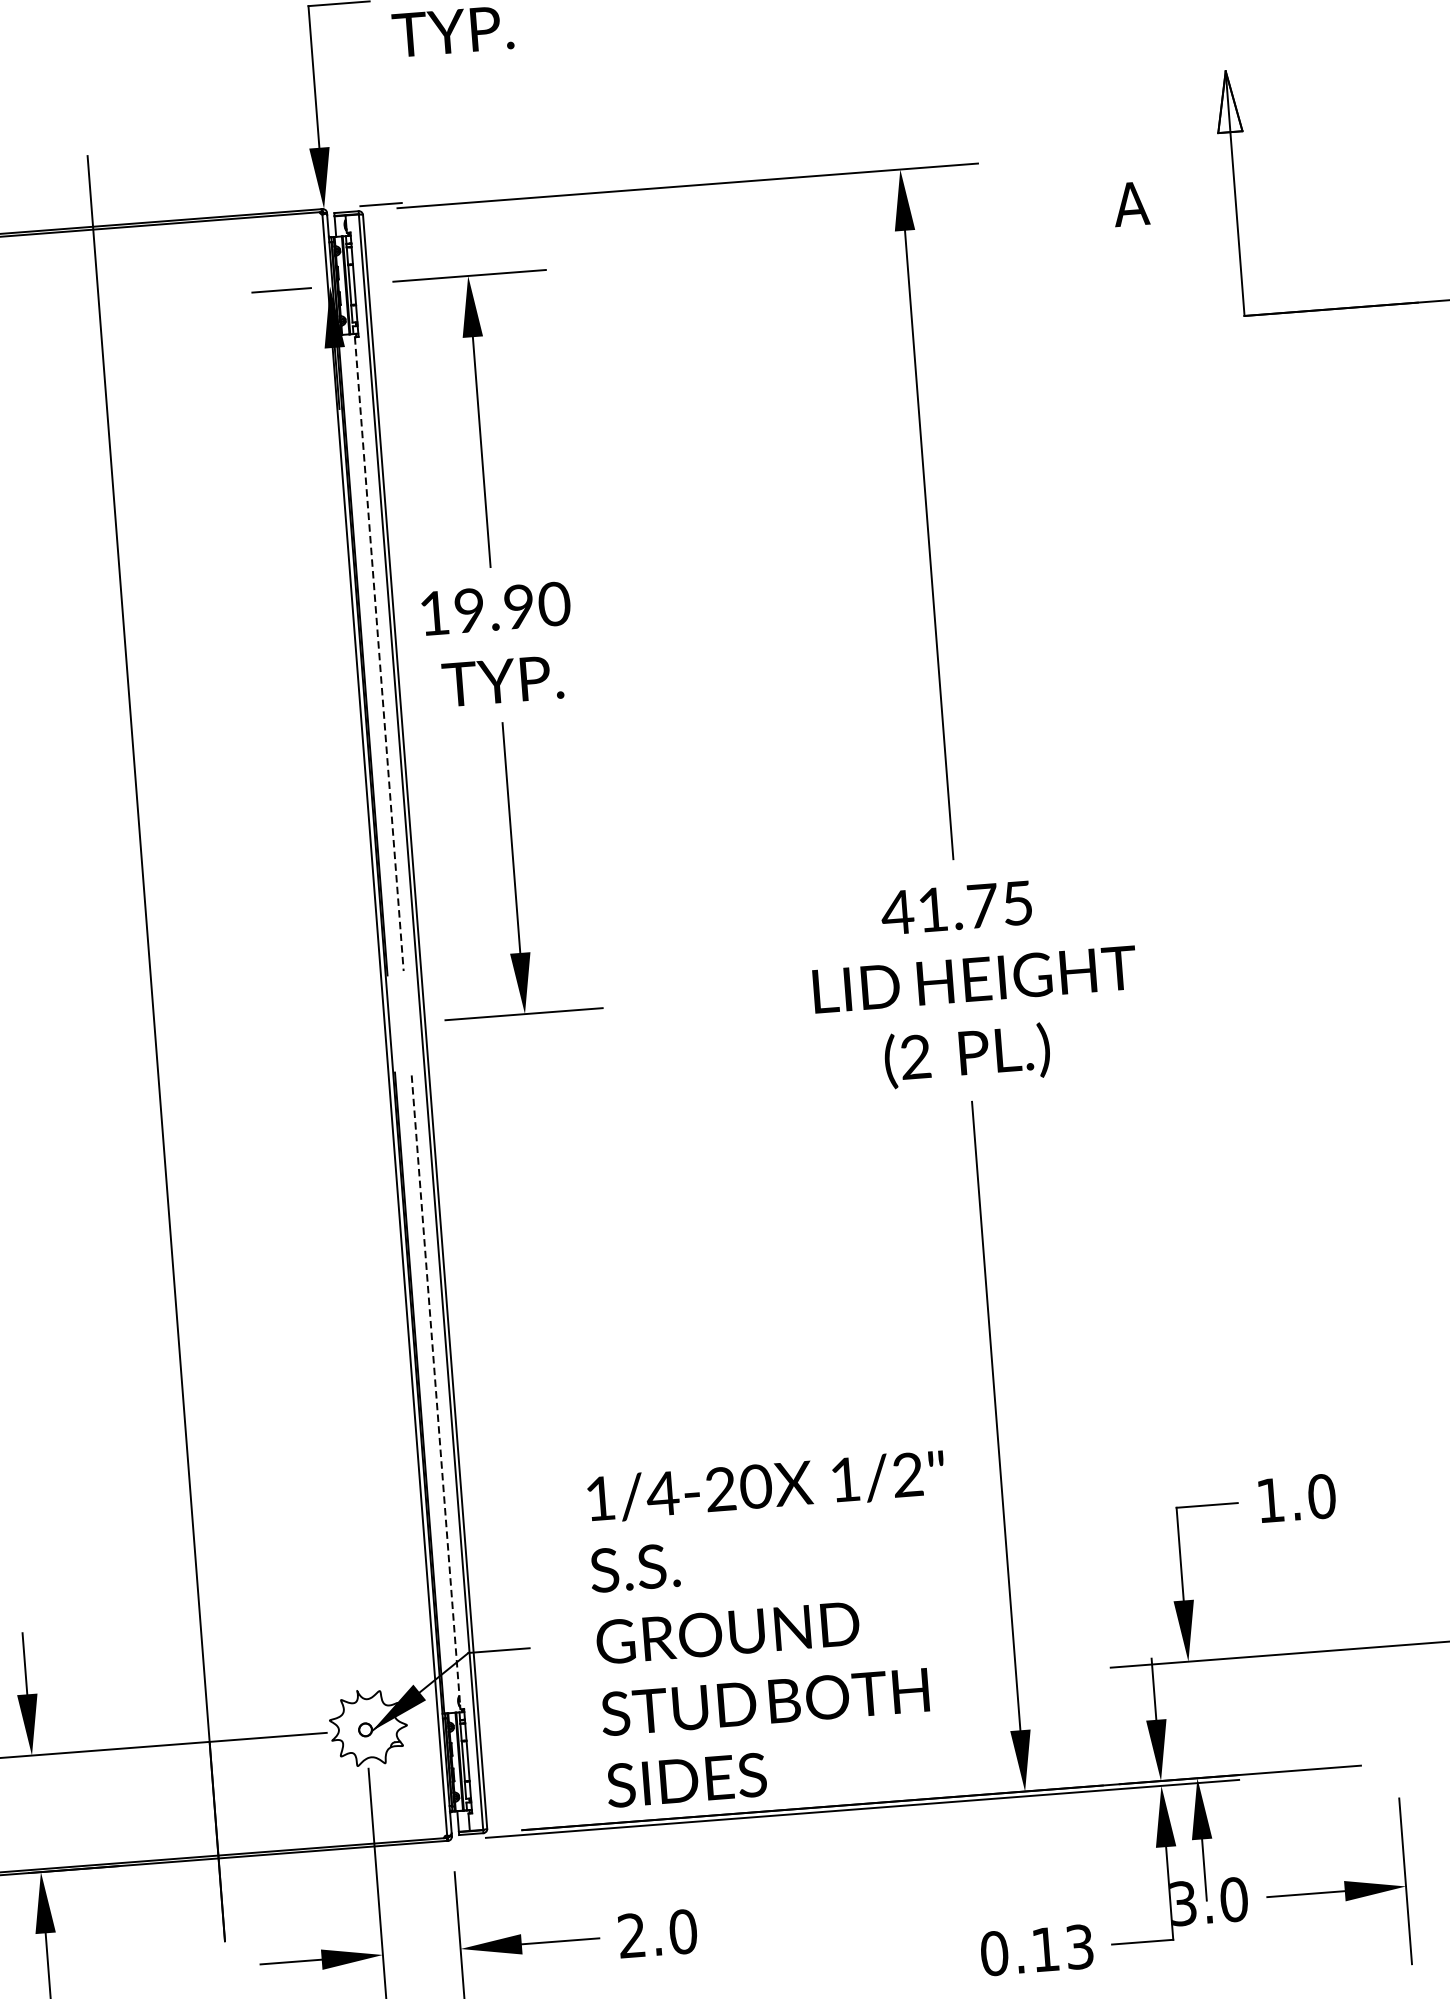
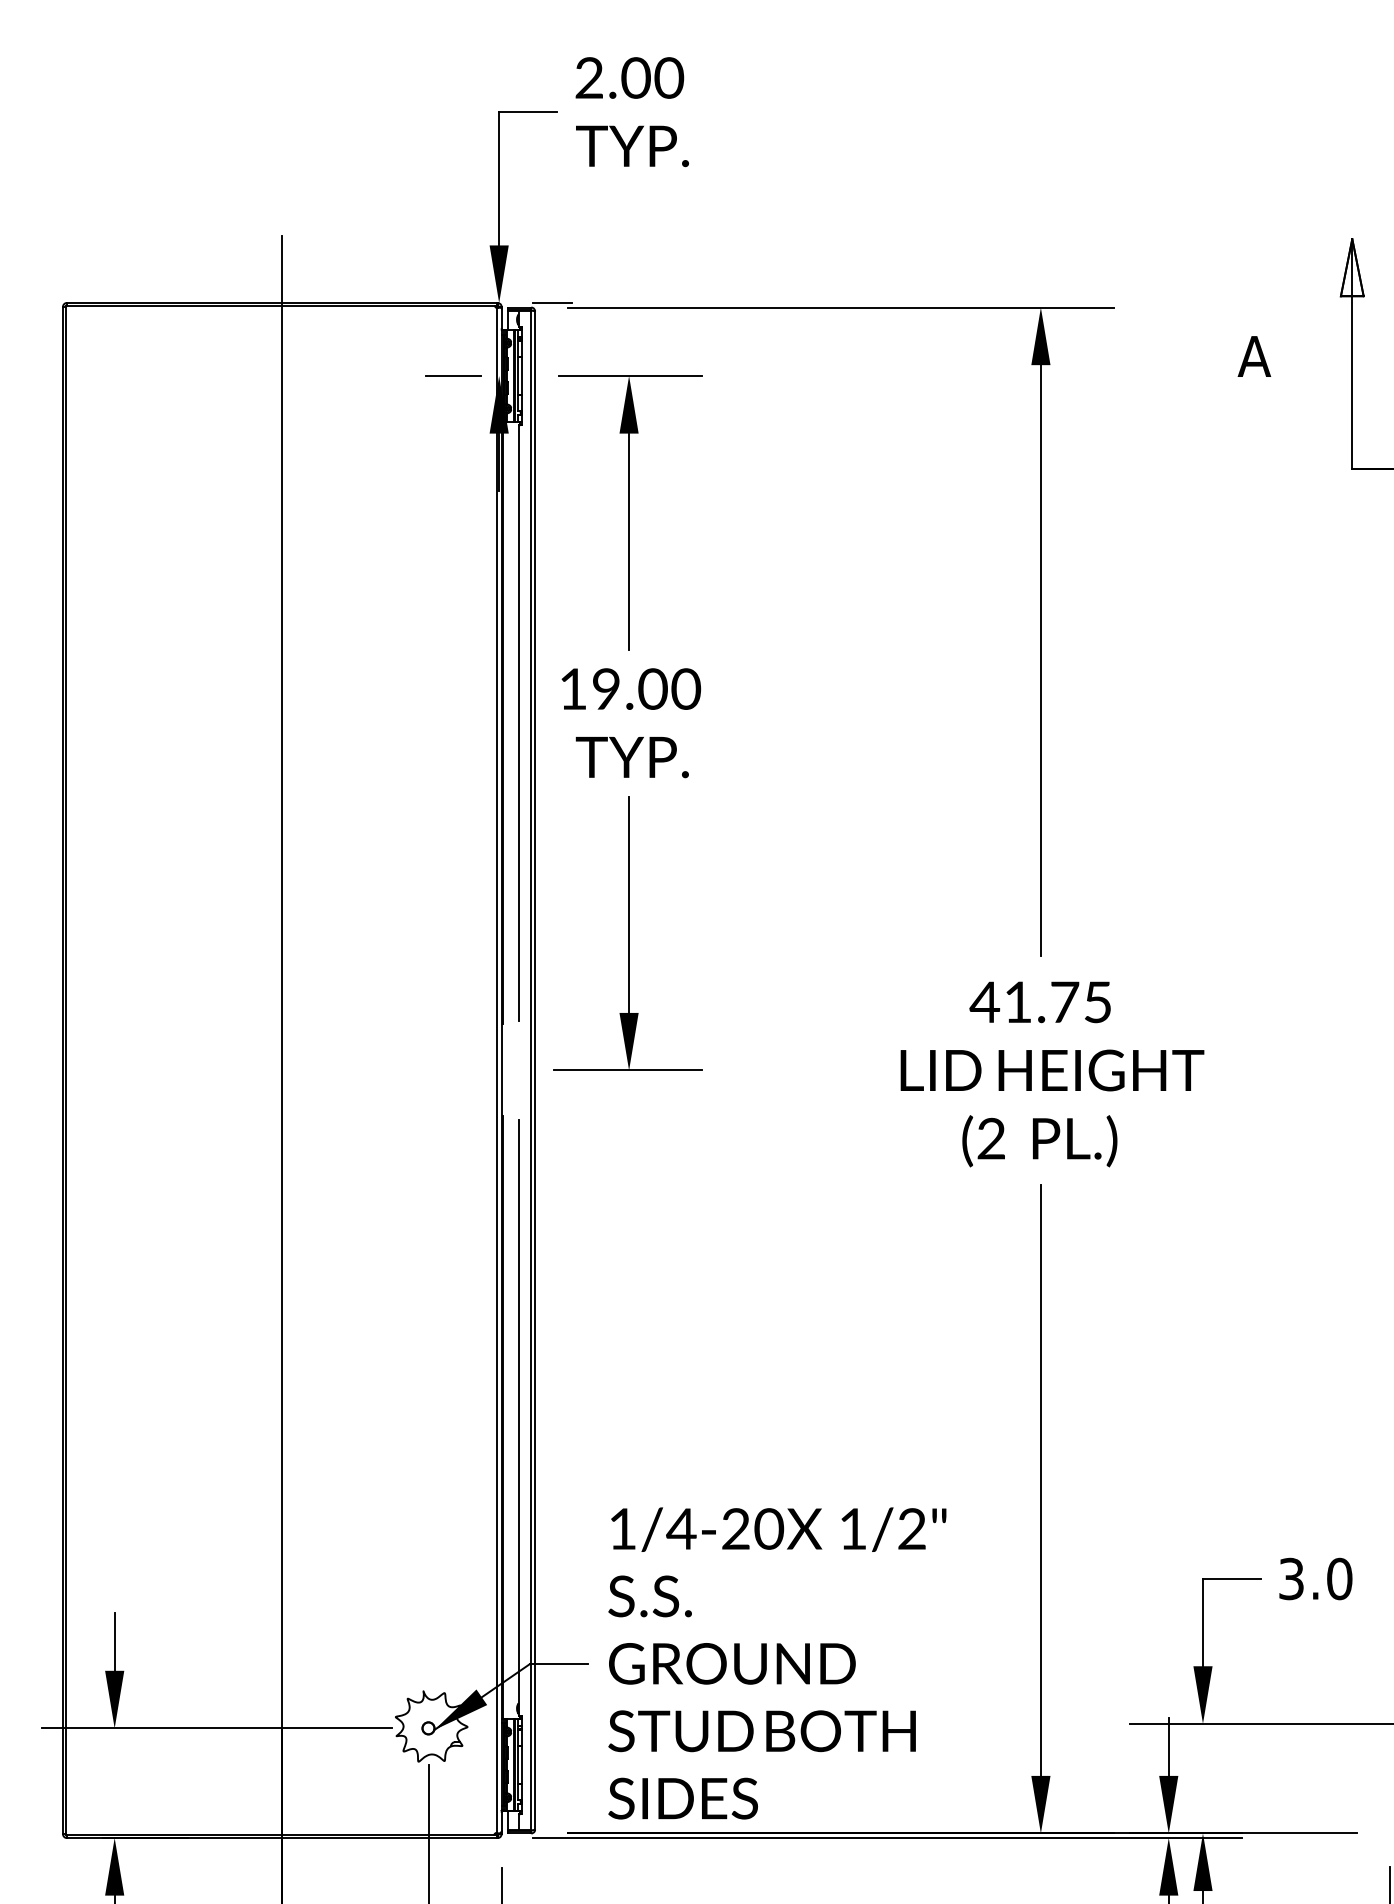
text: (518, 607) -> (652, 689), 19.90 -> 19.00
line: (379, 654) -> (518, 723), dashed -> solid
line: (435, 1393) -> (518, 1418), dashed -> solid
text: (1270, 1499) -> (1291, 1578), 1.0 -> 3.0
text: (775, 1628) -> (777, 1663), moved

